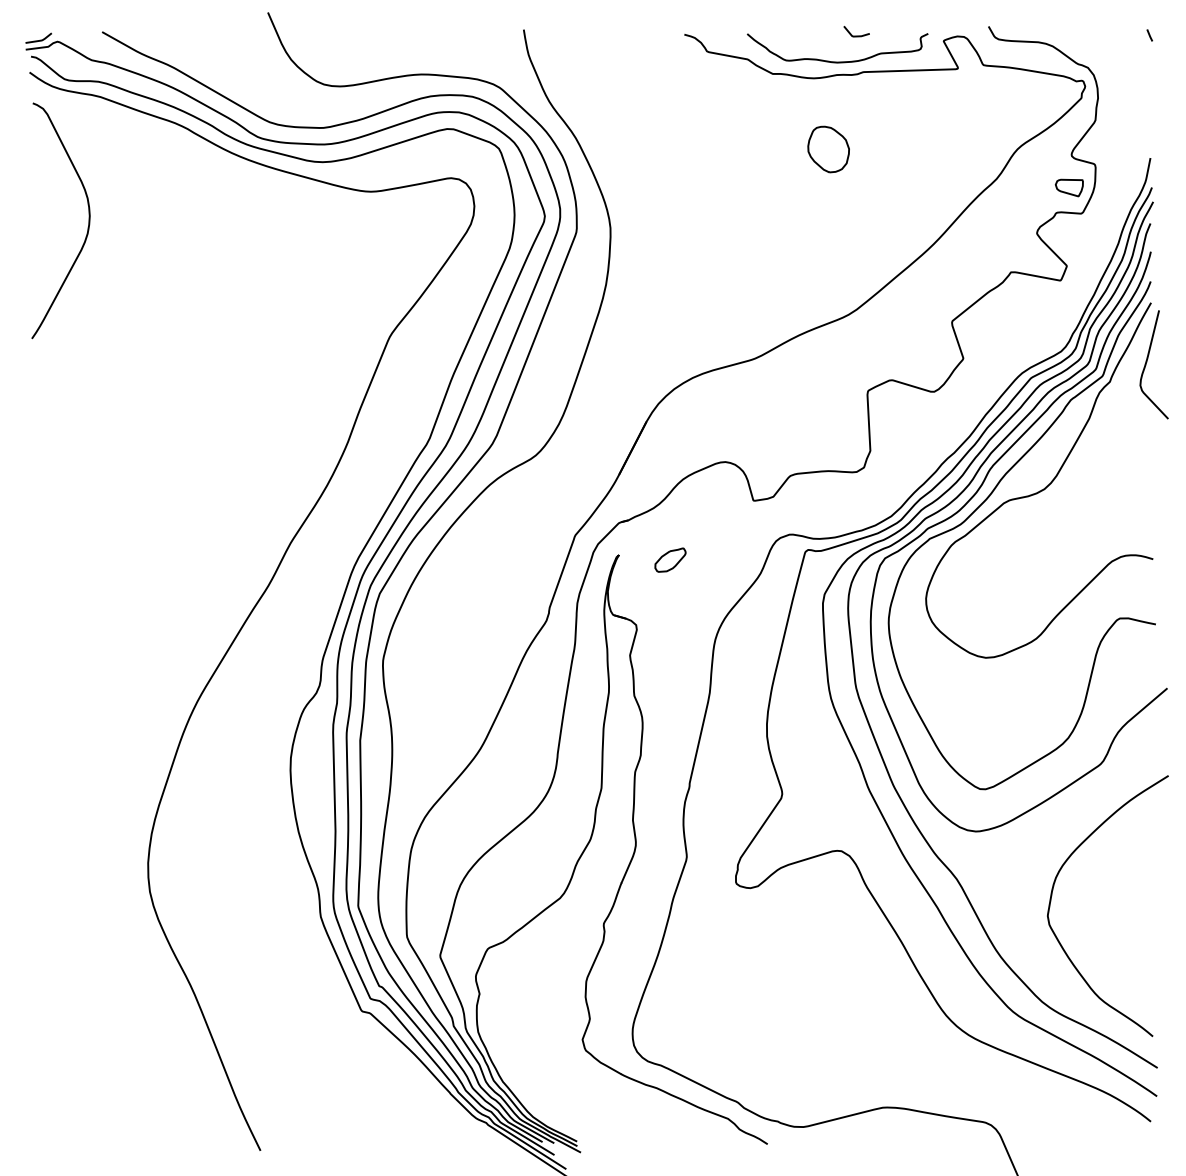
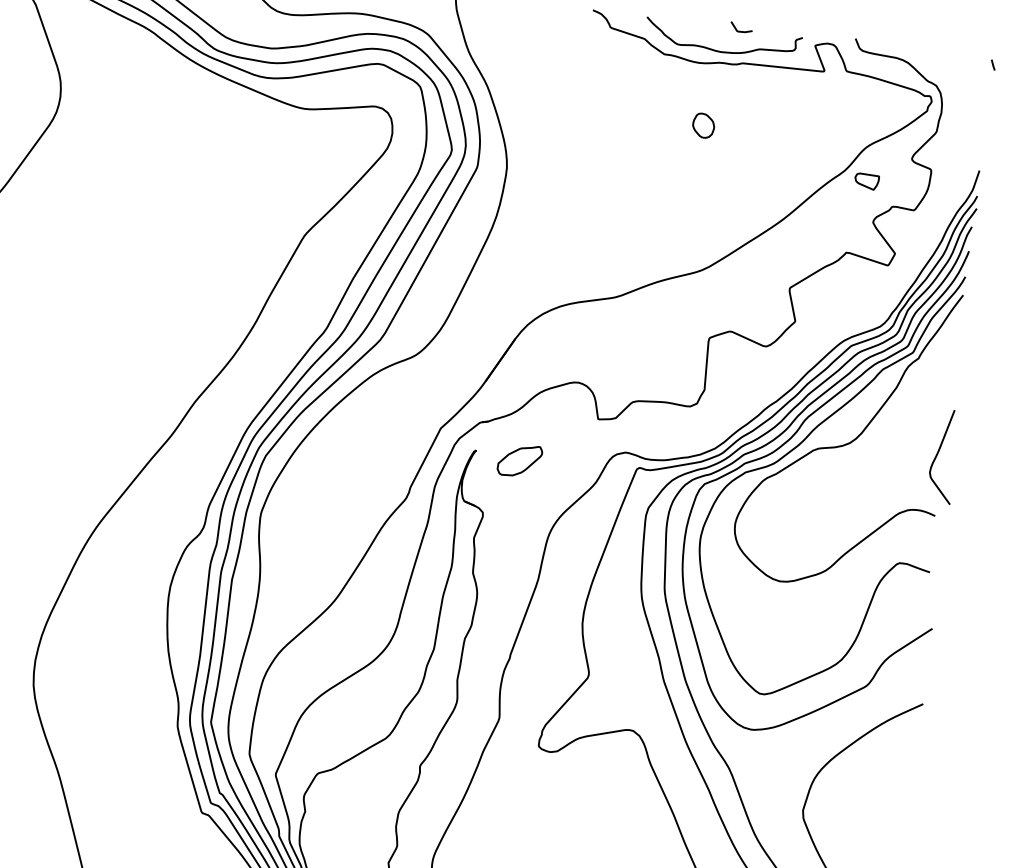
part: (828, 149) -> (703, 125), size x0.6
part: (1068, 187) -> (866, 181), moved
curve: (1147, 362) -> (938, 453), moved
part: (670, 559) -> (519, 460), size x1.6

